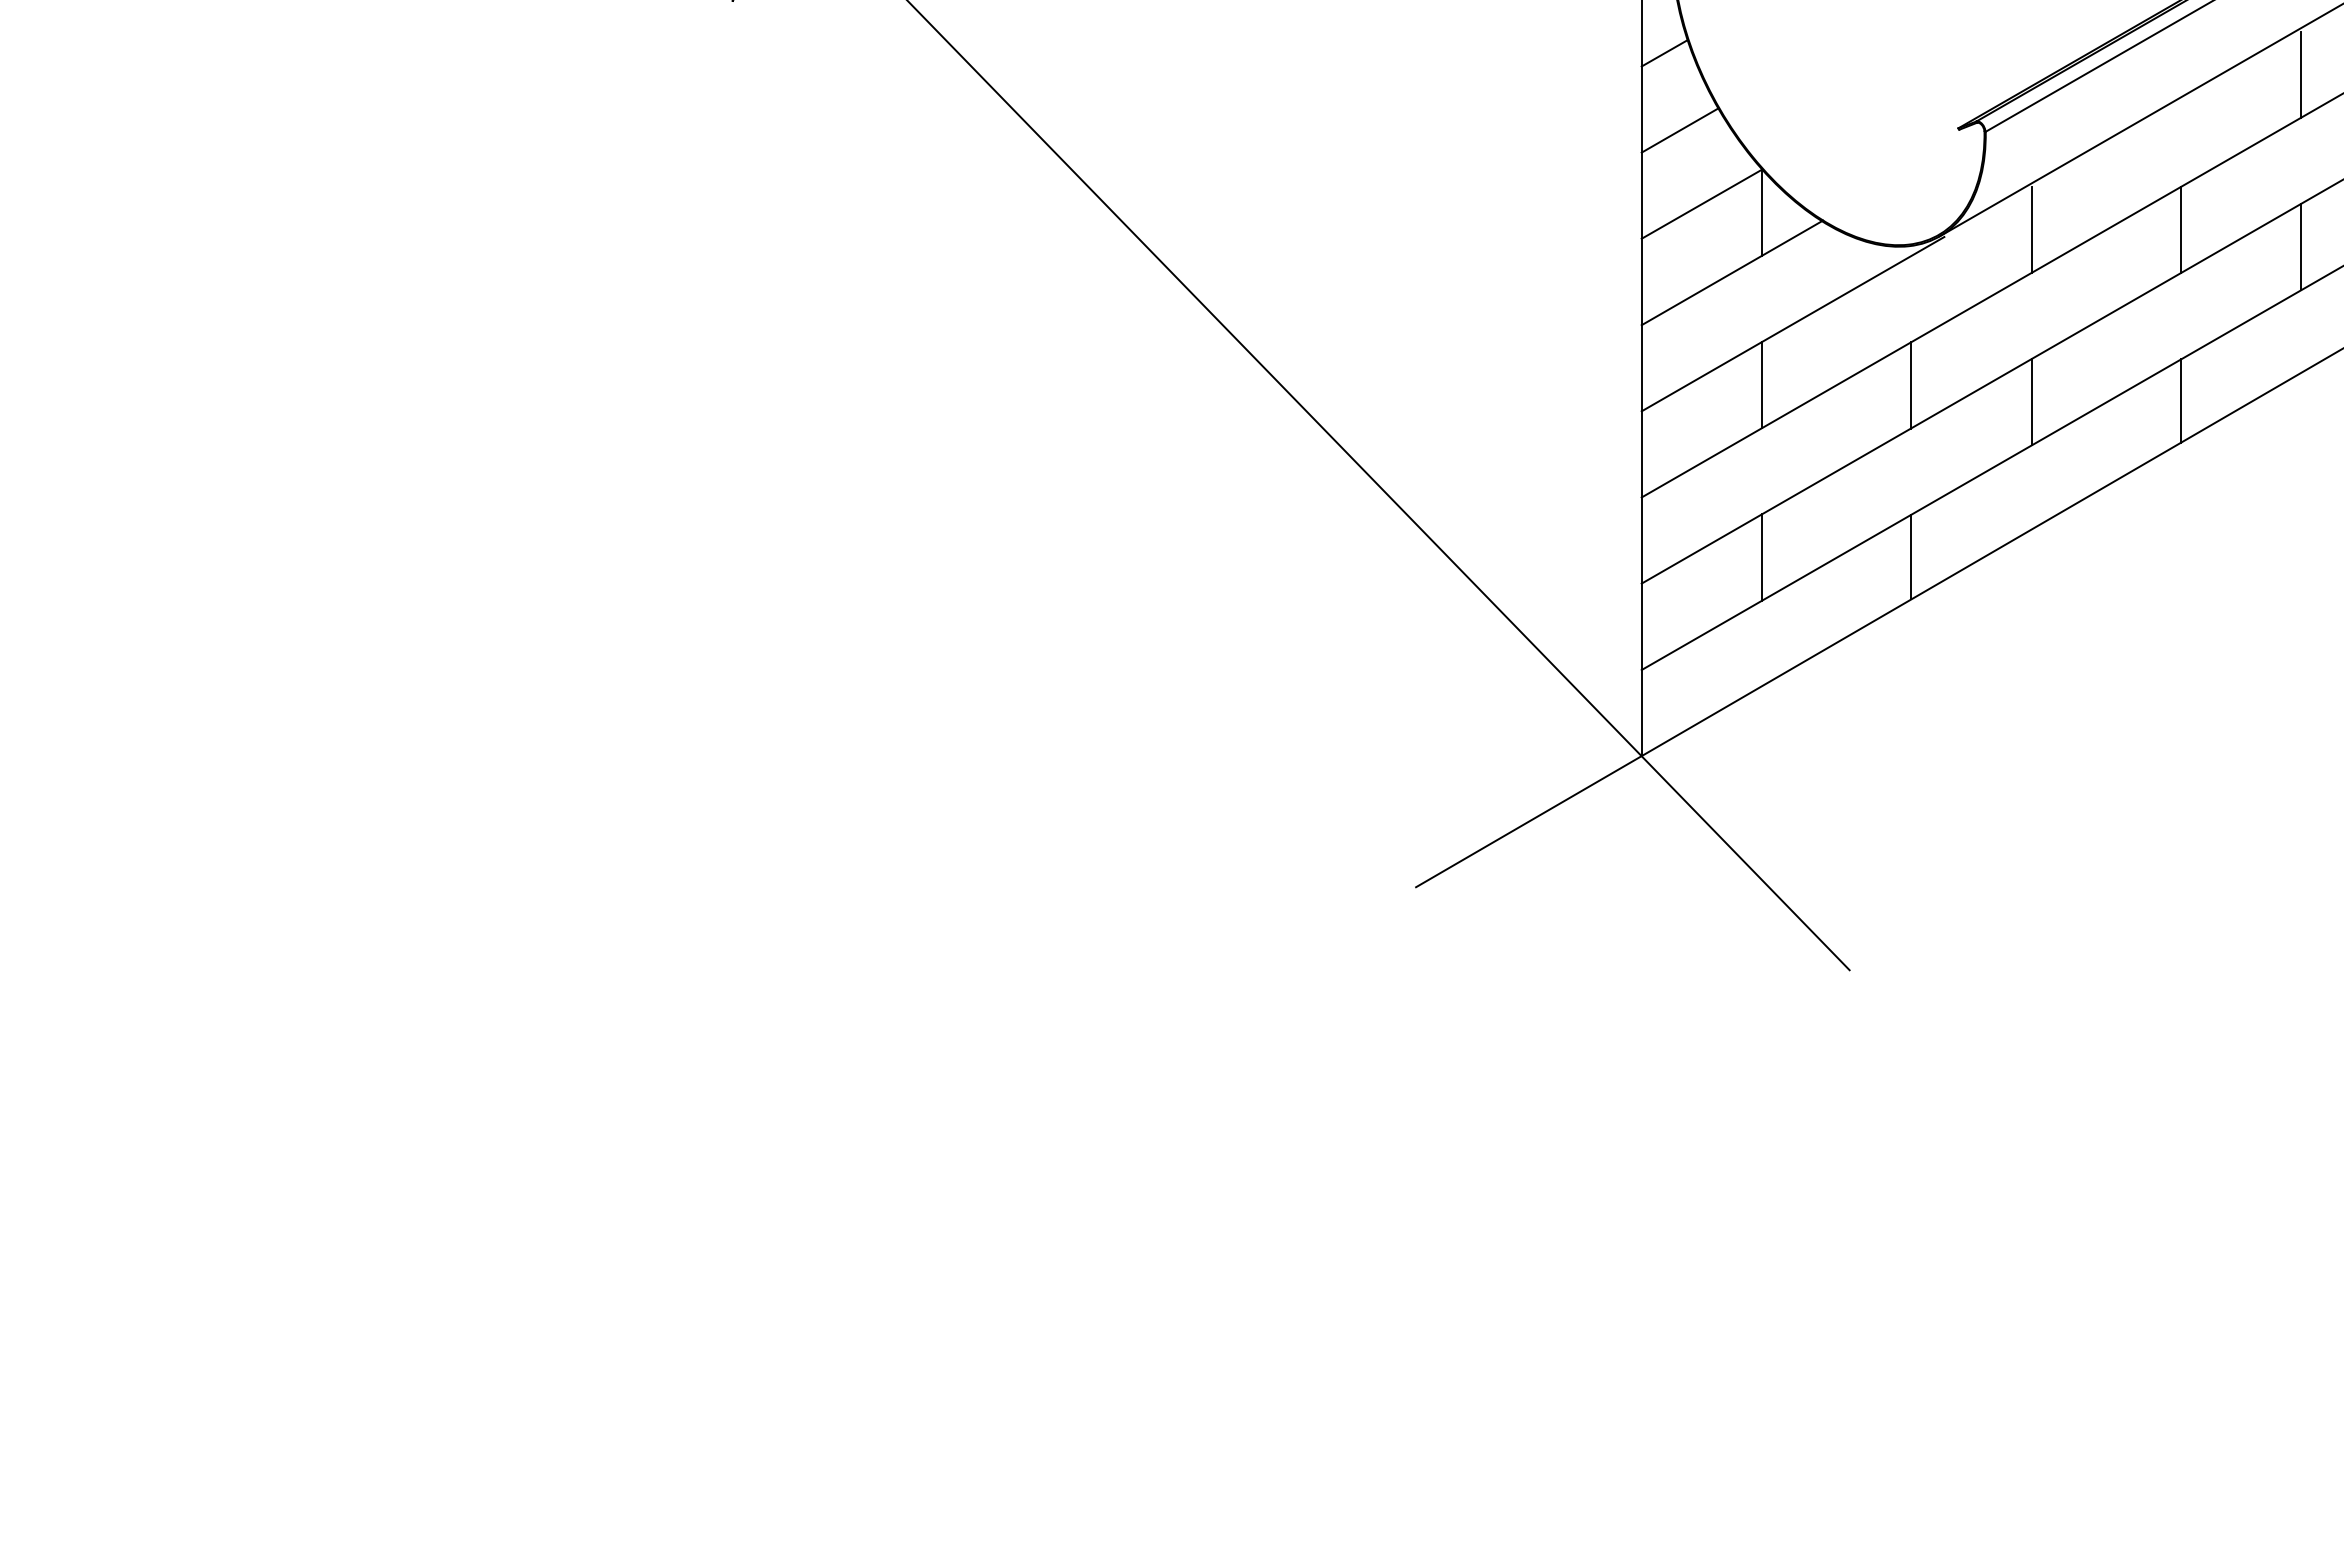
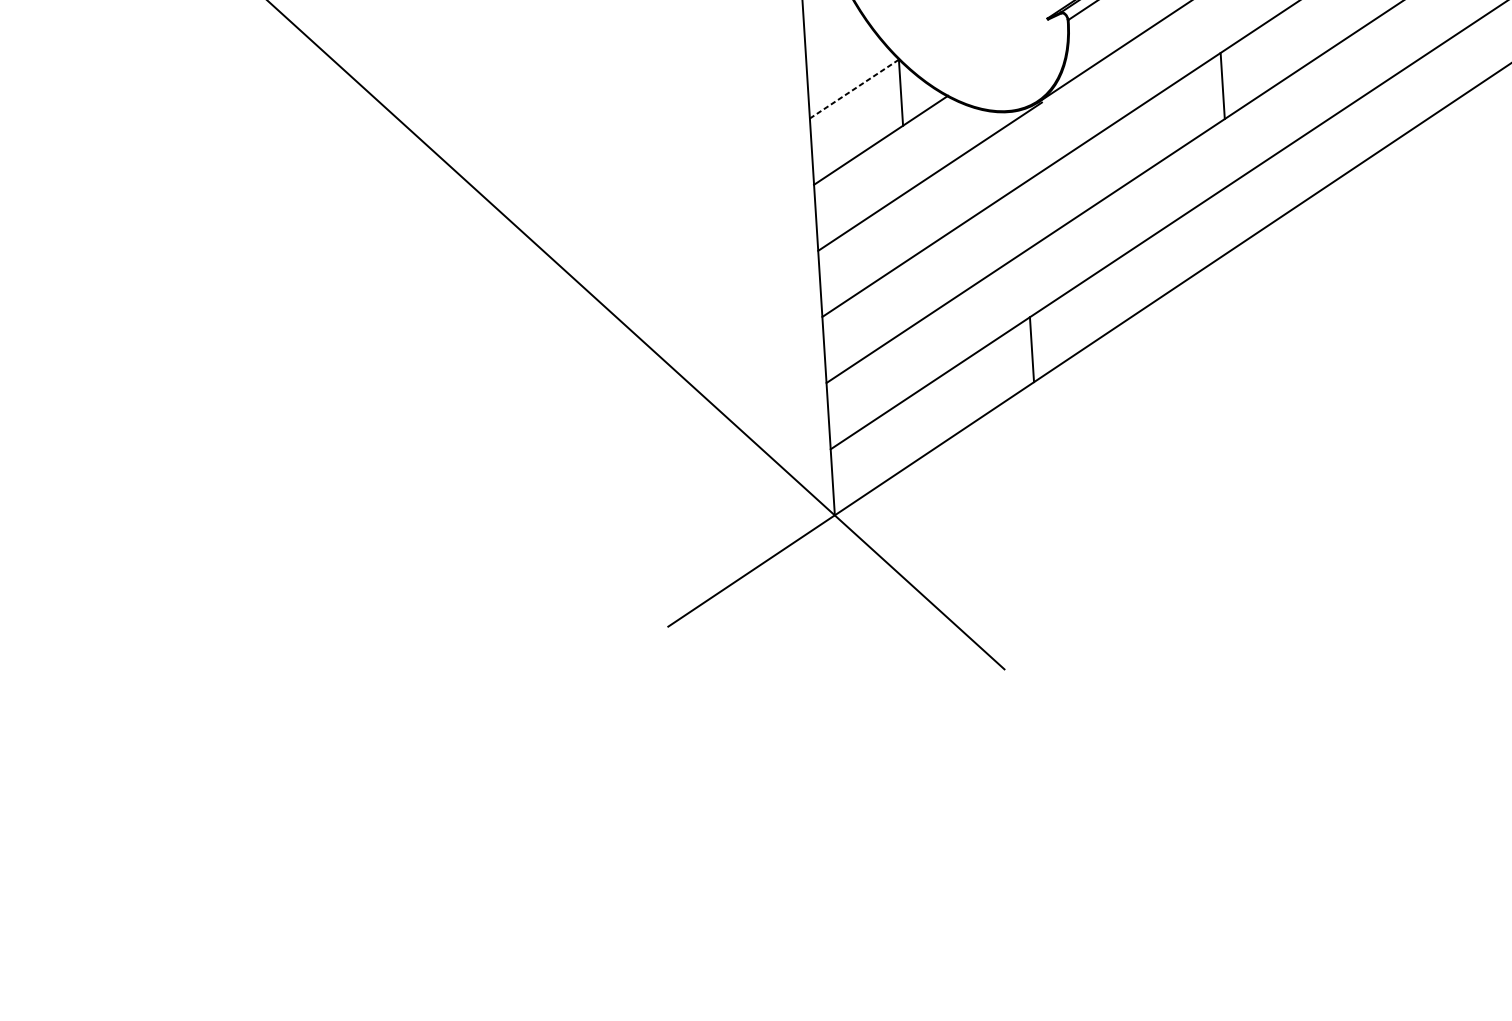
line: (1679, 130) -> (833, 33), removed
line: (1701, 204) -> (854, 89), solid -> dashed
line: (2031, 229) -> (1108, 92), removed
line: (2300, 246) -> (1315, 92), removed
line: (1762, 384) -> (909, 224), removed
line: (1911, 385) -> (1023, 218), removed
line: (2180, 400) -> (1230, 216), removed
line: (2031, 402) -> (1116, 225), removed
line: (1762, 557) -> (917, 357), removed

